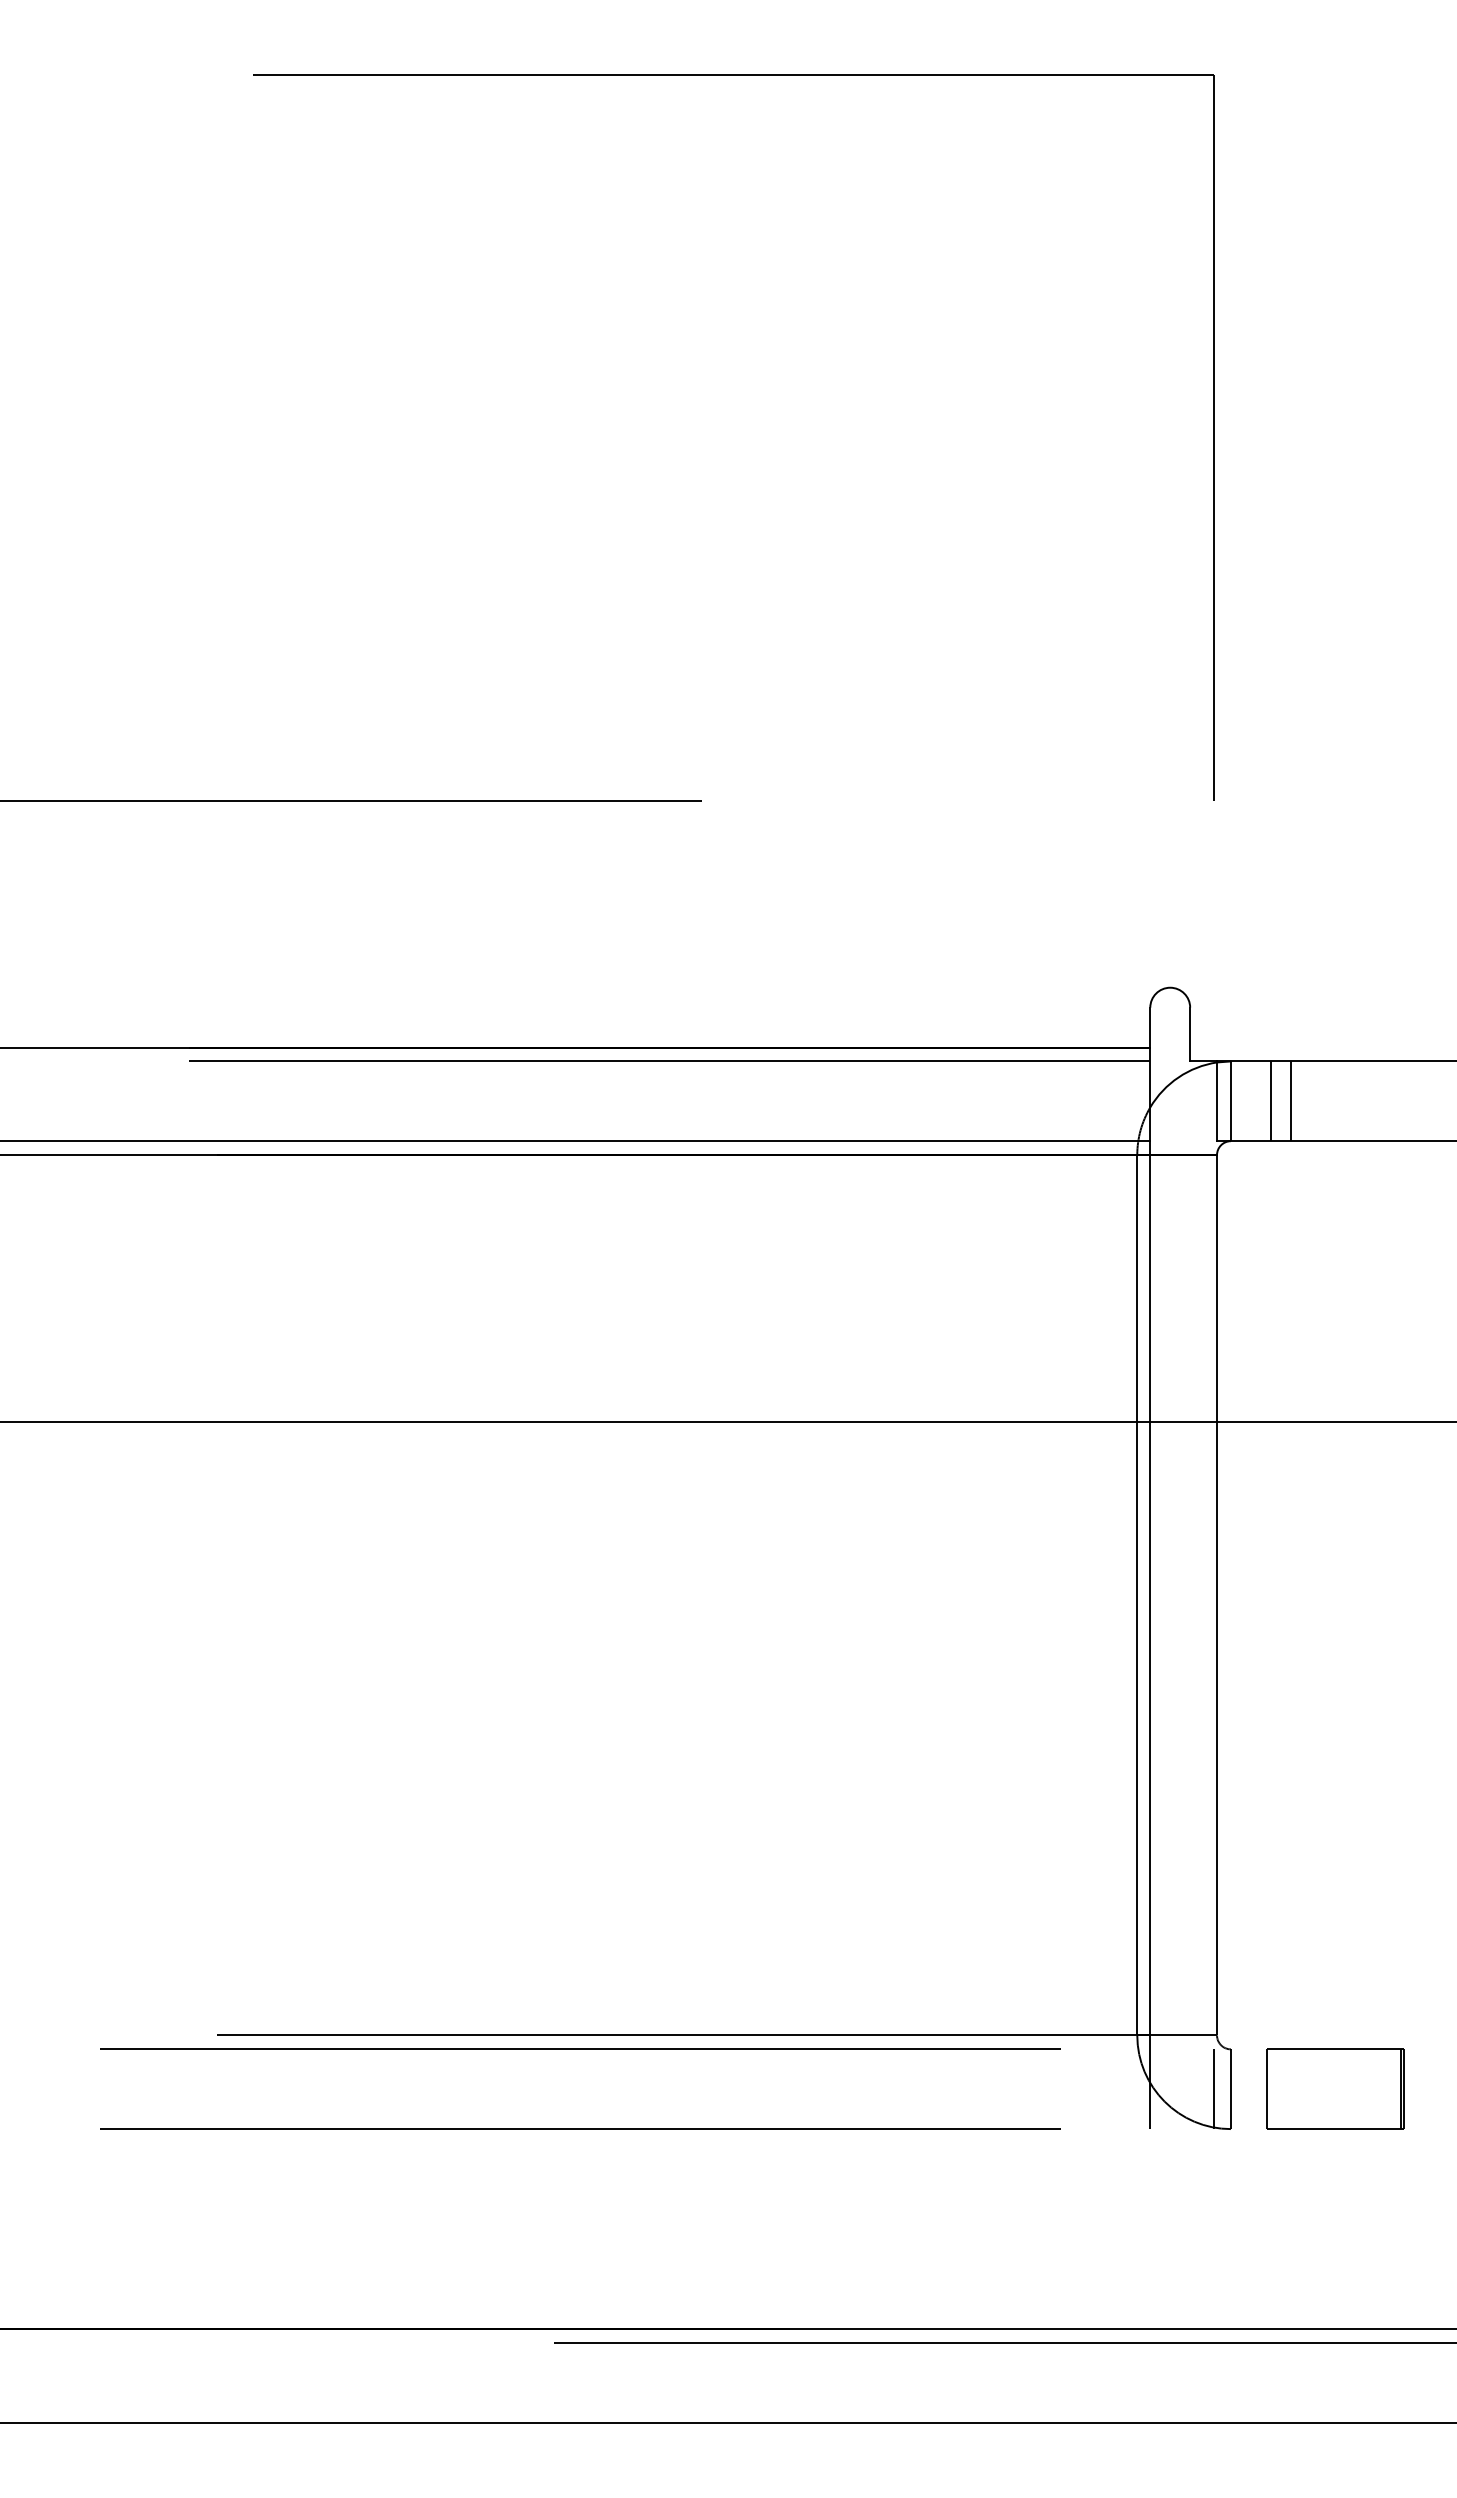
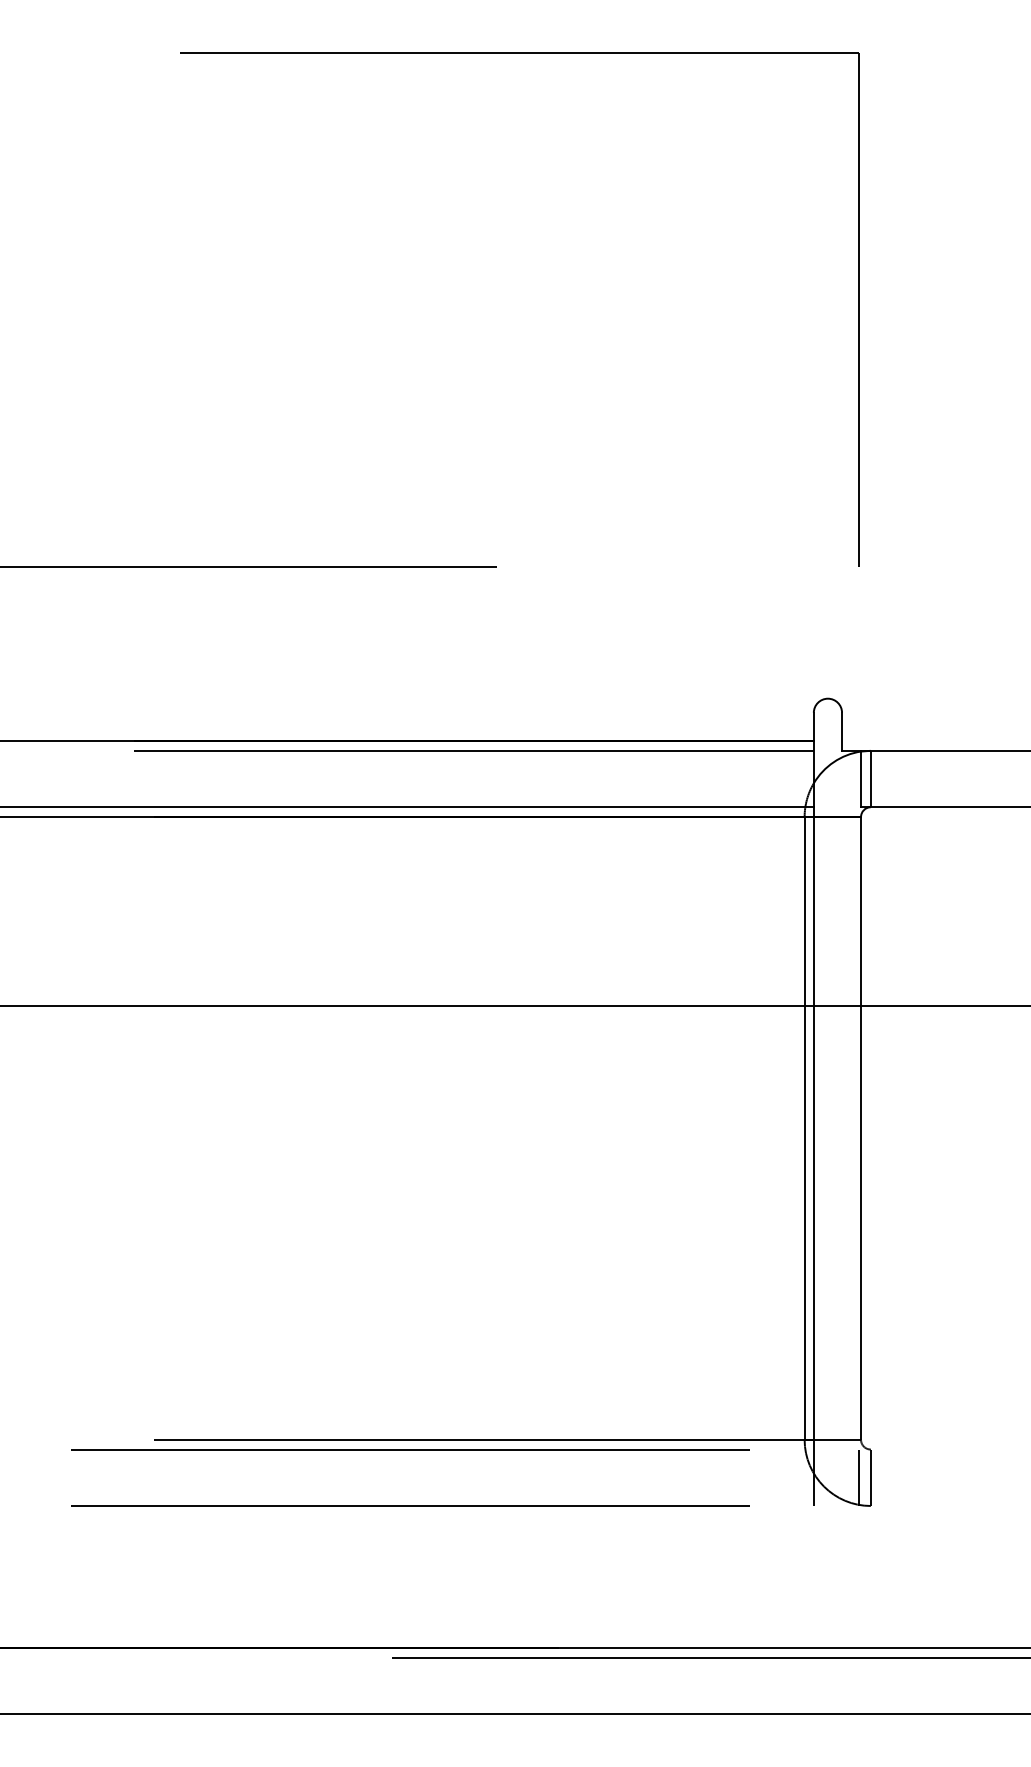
line: (1270, 1101) -> (898, 779), removed
line: (1290, 1101) -> (913, 779), removed
part: (1335, 2088) -> (944, 1477), removed

